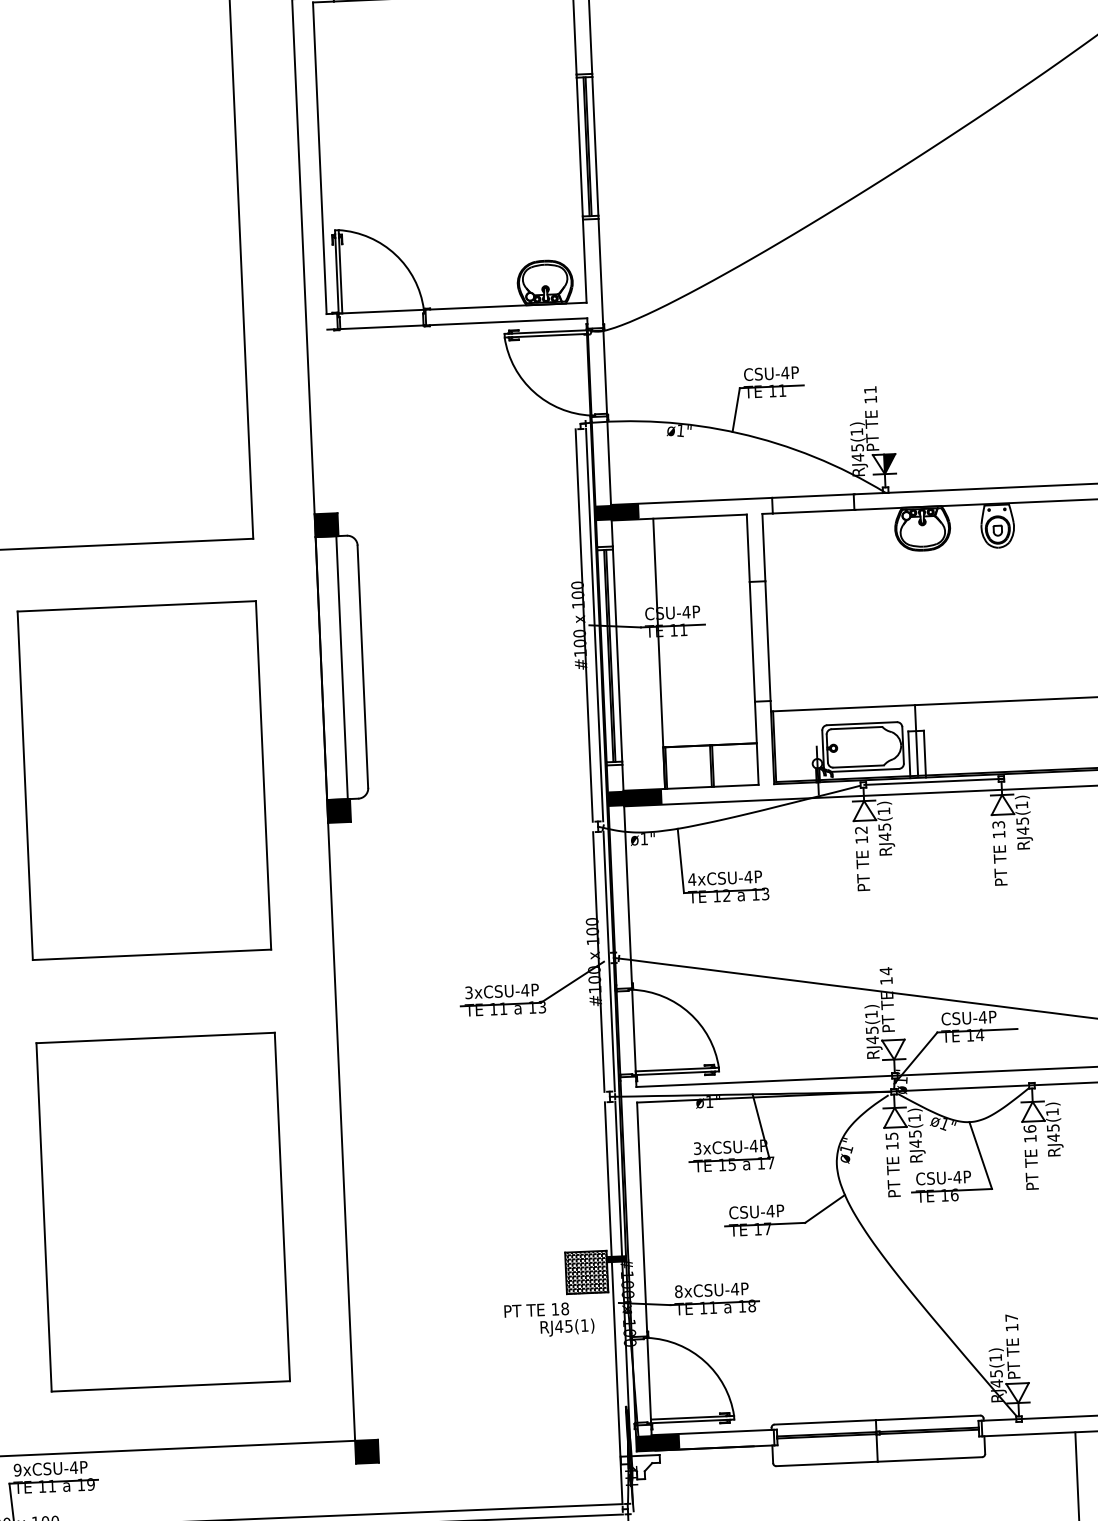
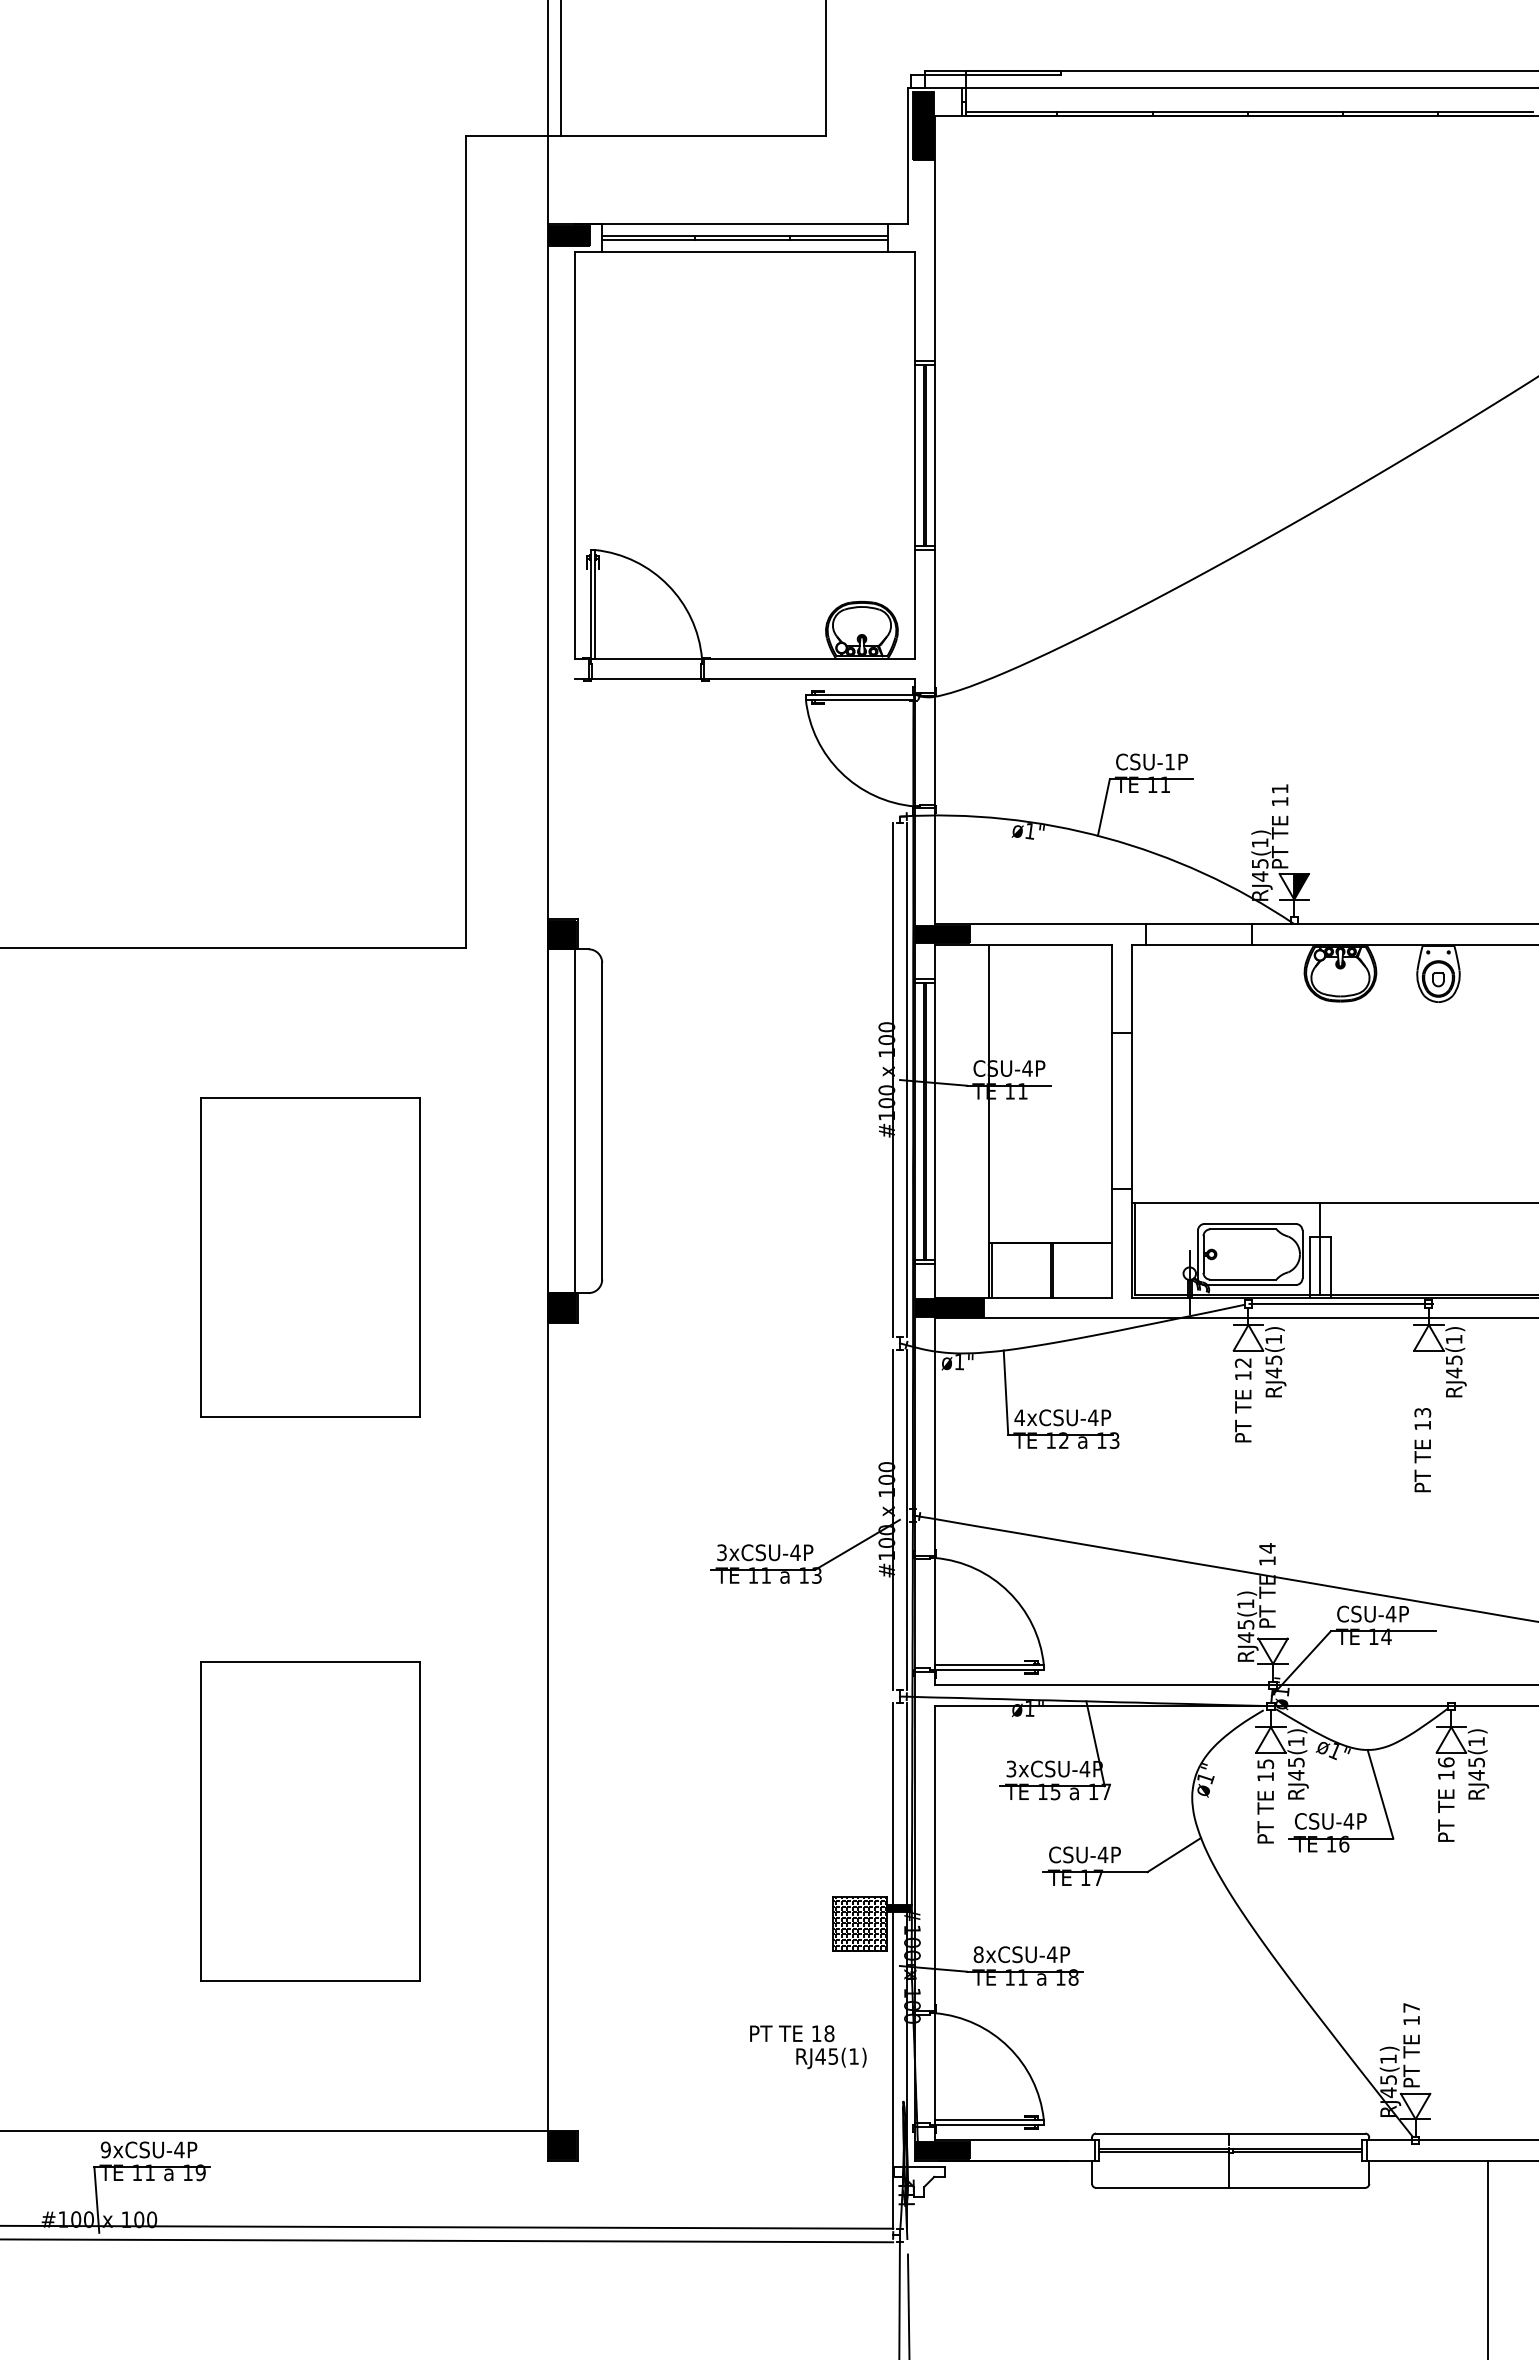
text: (784, 372) -> (1169, 761), CSU-4P -> CSU-1P
part: (144, 779) -> (310, 1256), size x0.7
text: (999, 853) -> (1422, 1450), moved
part: (163, 1212) -> (310, 1821), size x0.7
text: (549, 1320) -> (808, 2047), moved

